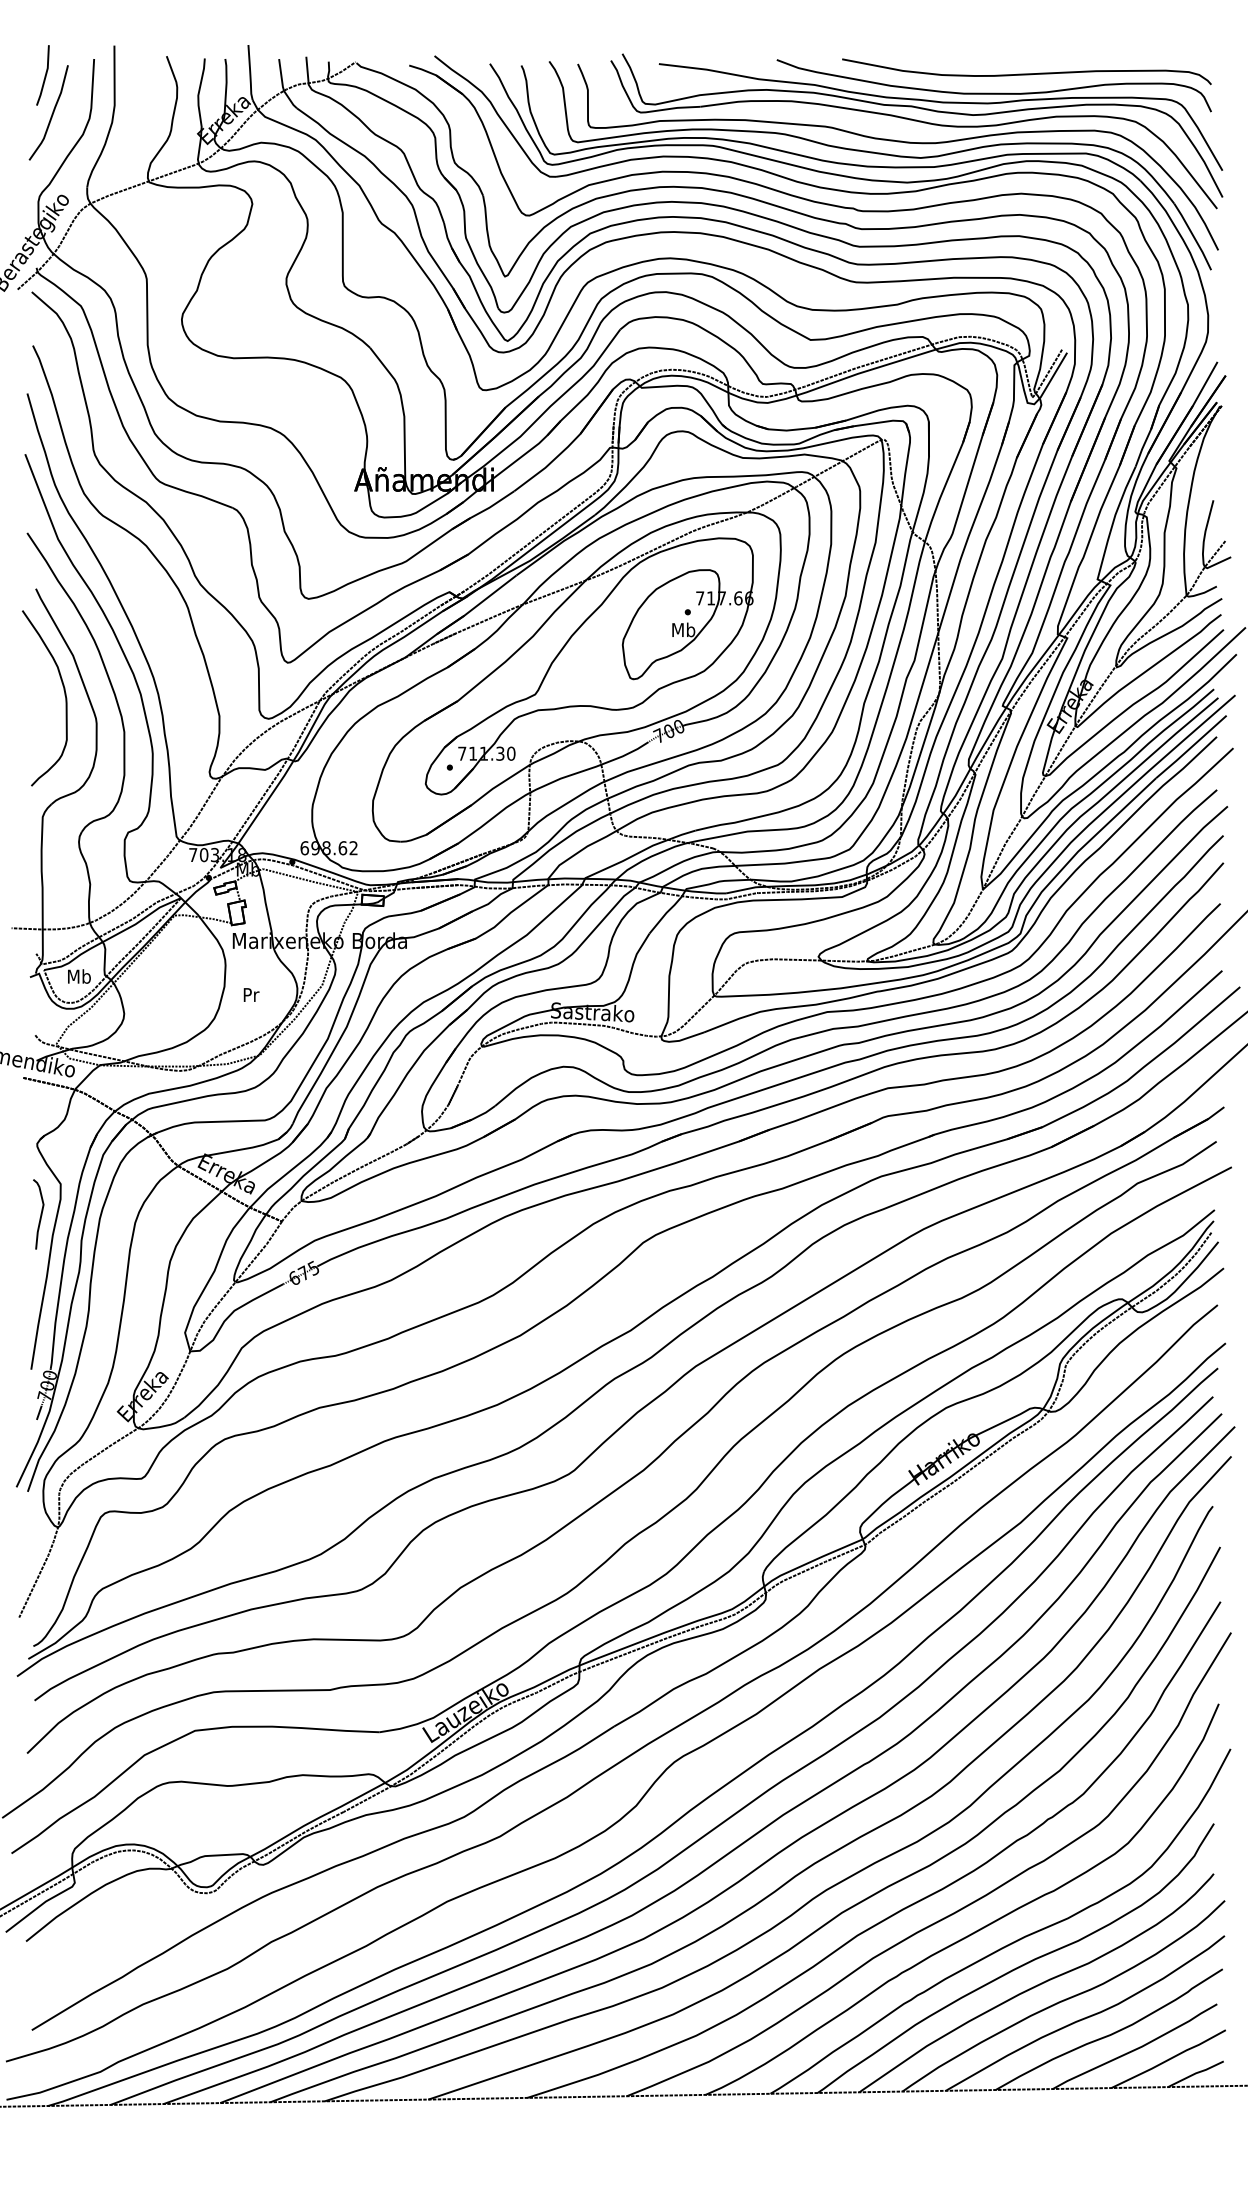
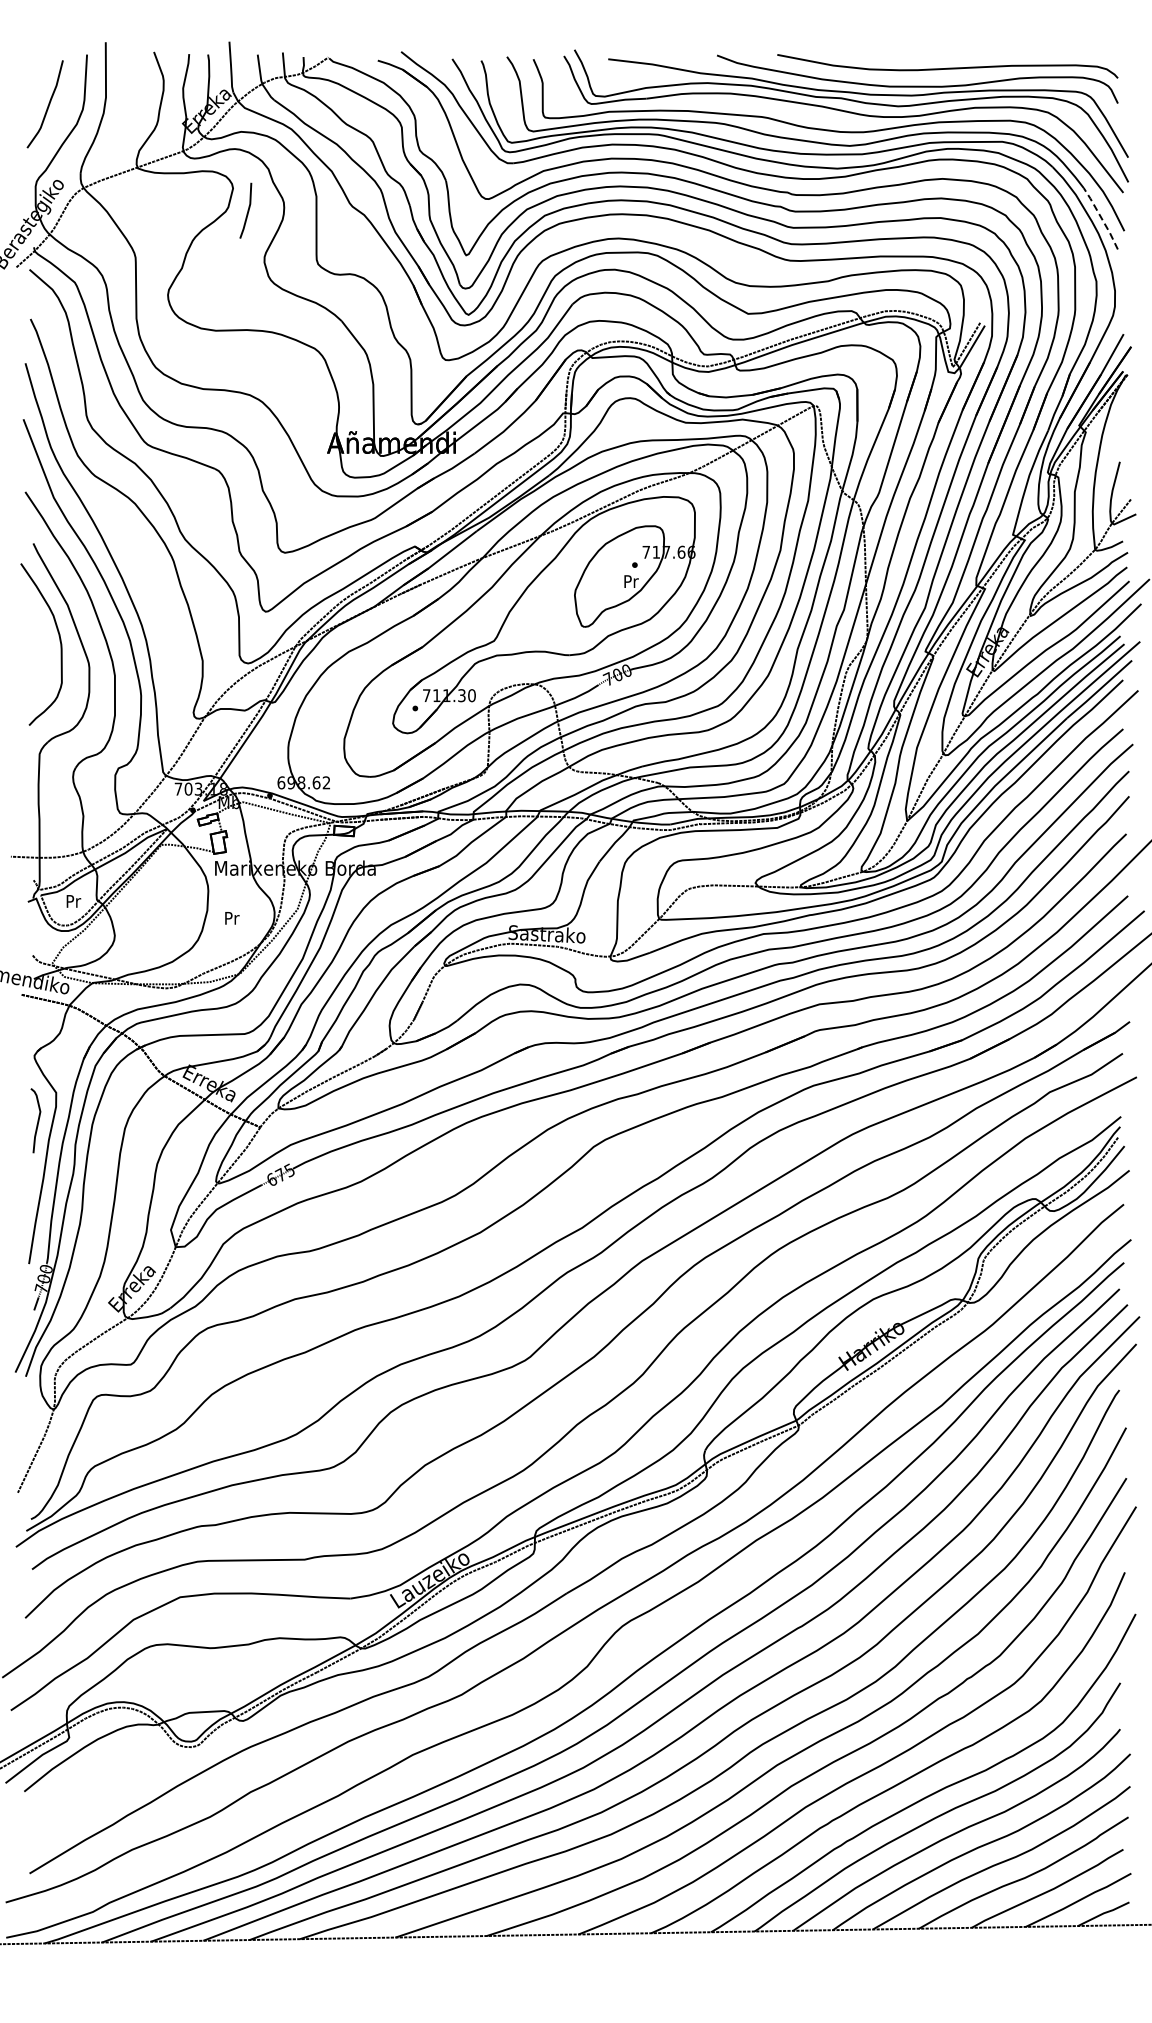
line: (44, 75) -> (247, 210), moved
line: (1193, 236) -> (1101, 218), solid -> dashed
text: (683, 630) -> (630, 581), Mb -> Pr
text: (79, 975) -> (73, 900), Mb -> Pr

